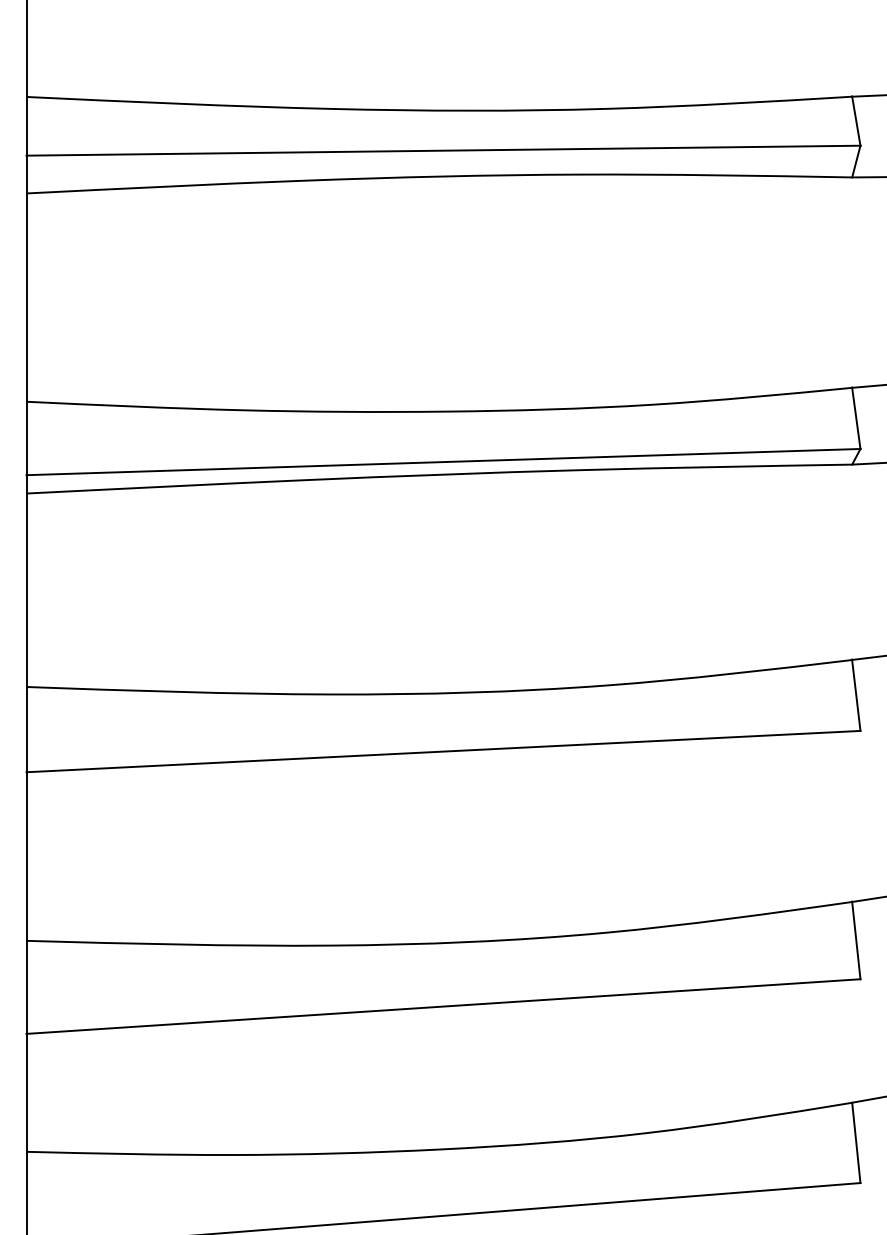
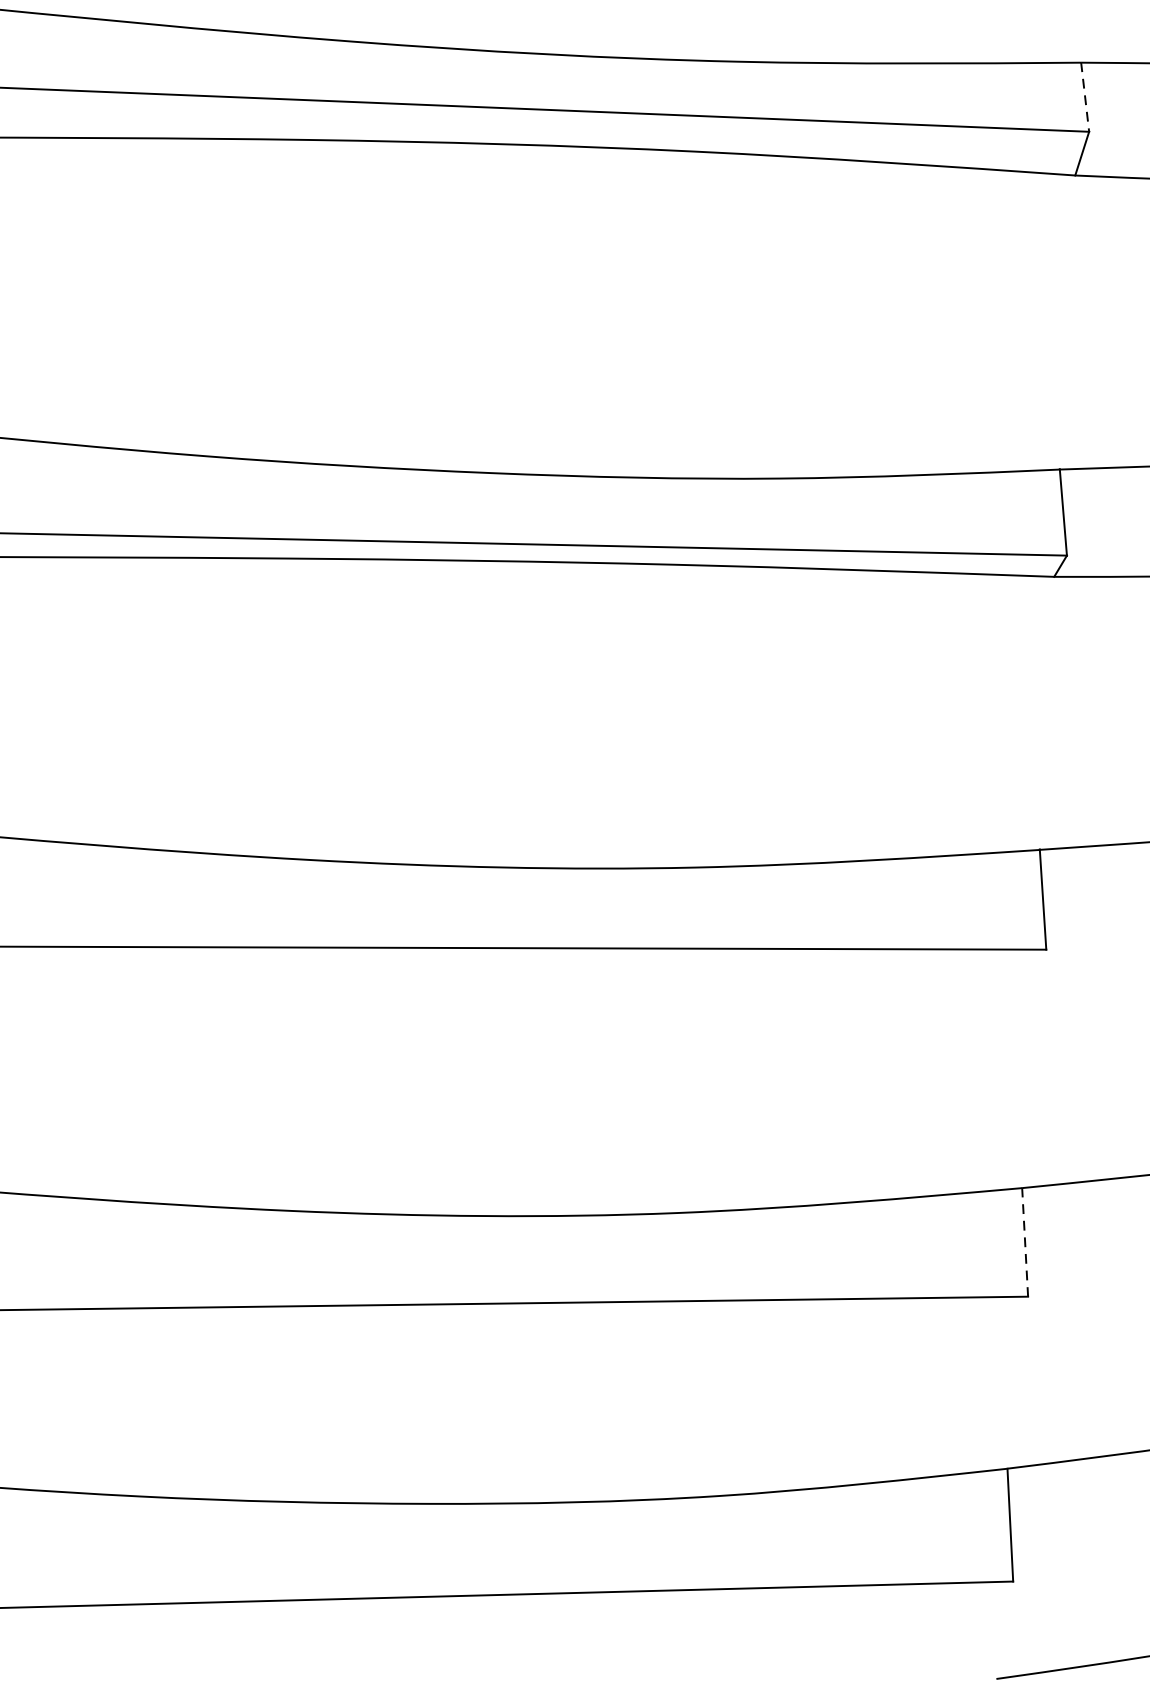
line: (856, 121) -> (1085, 97), solid -> dashed
line: (856, 940) -> (1025, 1242), solid -> dashed

